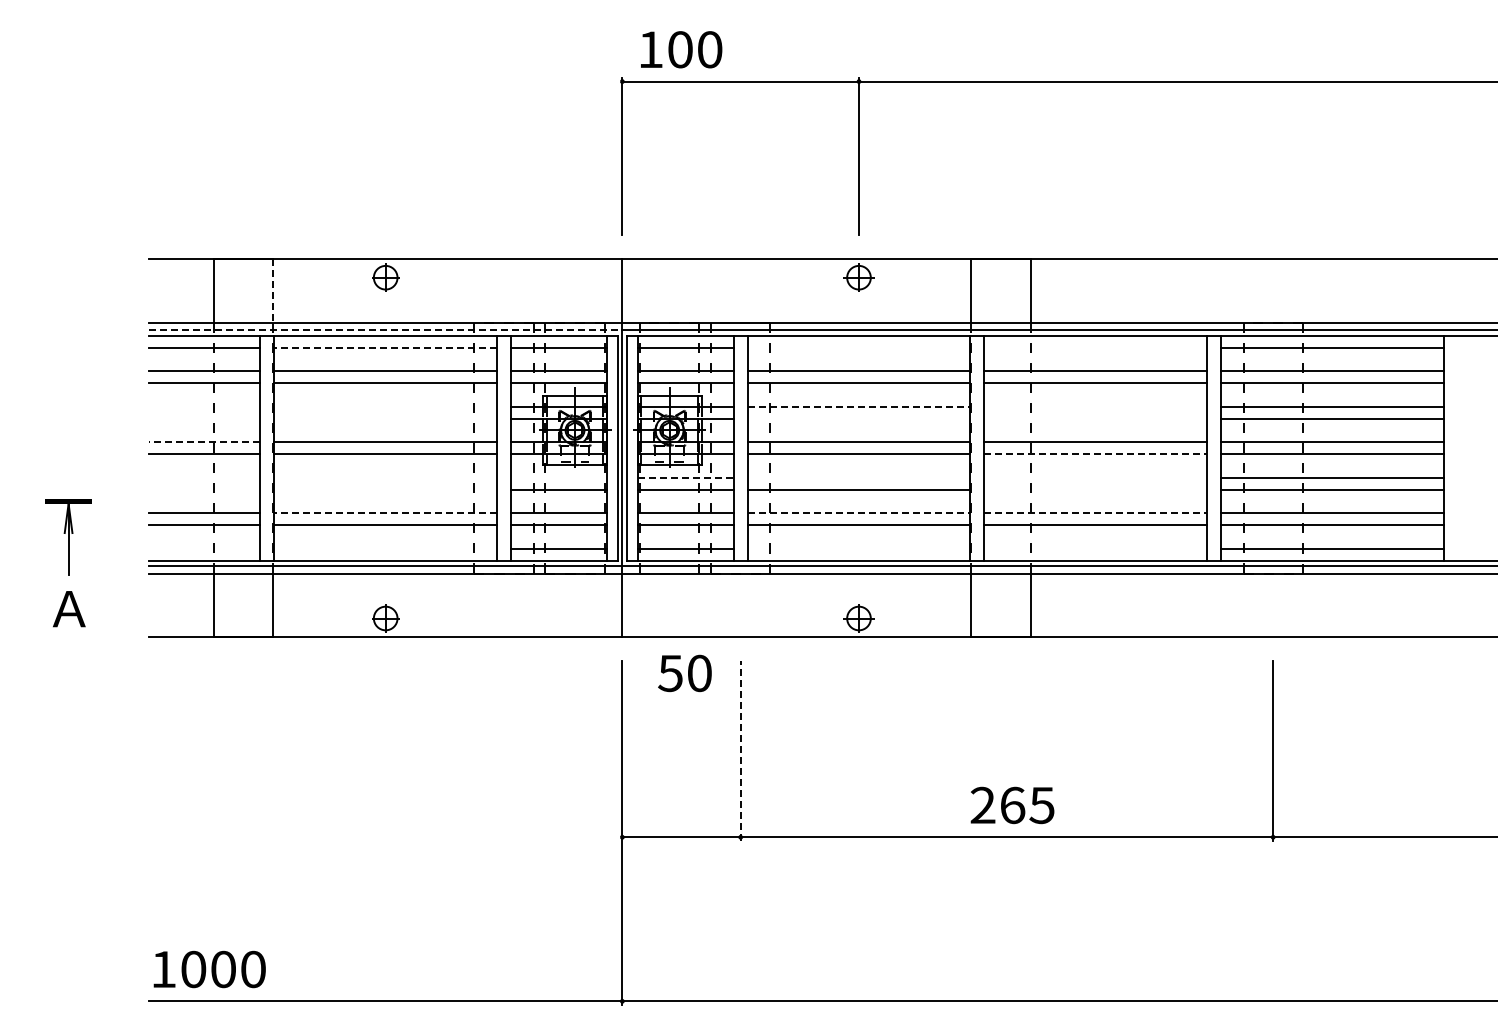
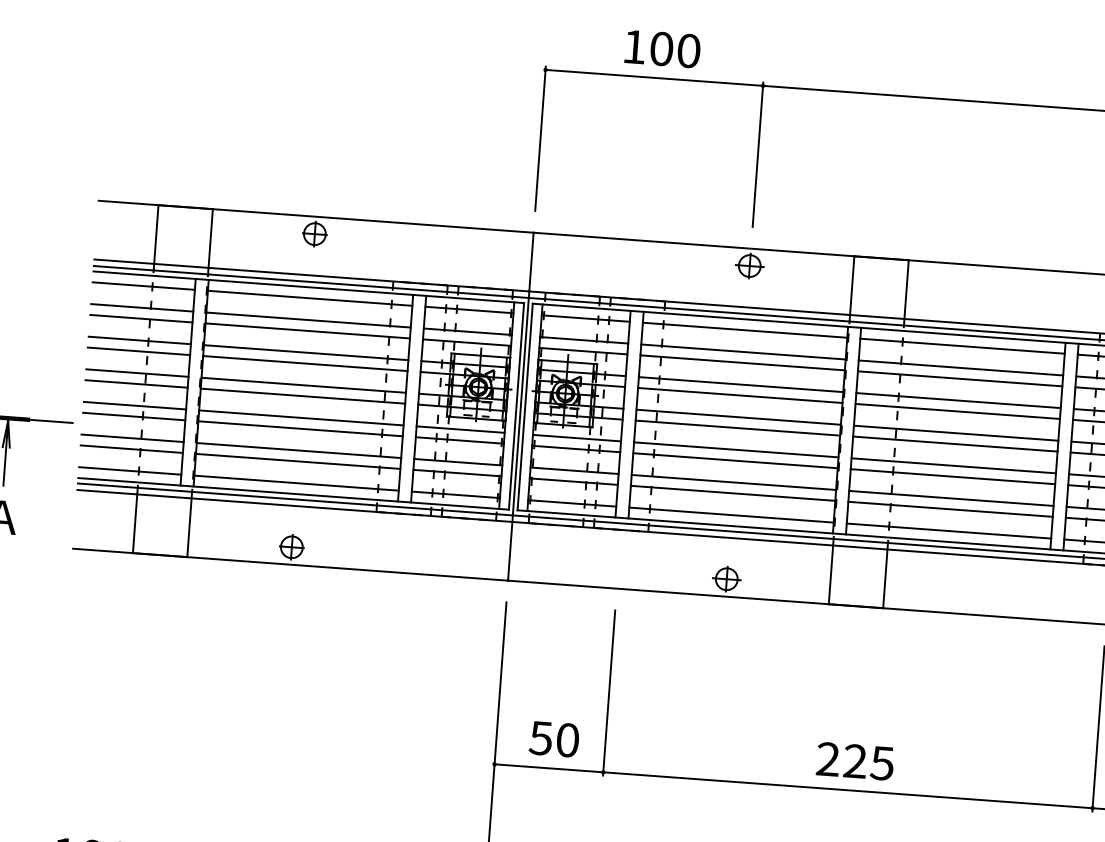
text: (681, 49) -> (662, 48), moved
line: (273, 290) -> (210, 238), dashed -> solid
line: (385, 329) -> (311, 281), dashed -> solid
line: (385, 347) -> (309, 298), dashed -> solid
line: (858, 347) -> (744, 330), added
line: (1095, 347) -> (962, 346), added
line: (204, 406) -> (139, 340), added
line: (385, 406) -> (305, 352), added
line: (859, 406) -> (741, 384), dashed -> solid
line: (1095, 406) -> (958, 400), added
line: (204, 418) -> (138, 351), added
line: (385, 418) -> (305, 363), added
line: (858, 418) -> (739, 395), added
line: (1095, 418) -> (957, 411), added
line: (204, 442) -> (137, 373), dashed -> solid
line: (1096, 454) -> (956, 444), dashed -> solid
line: (204, 477) -> (134, 405), added
line: (385, 477) -> (301, 417), added
line: (558, 477) -> (460, 429), added
line: (685, 477) -> (576, 437), dashed -> solid
line: (858, 477) -> (735, 449), added
line: (1095, 477) -> (953, 465), added
line: (204, 489) -> (134, 416), added
line: (385, 489) -> (300, 428), added
line: (1095, 489) -> (952, 476), added
line: (115, 501) -> (51, 421), added
line: (385, 513) -> (298, 450), dashed -> solid
line: (859, 513) -> (734, 482), dashed -> solid
line: (1096, 513) -> (952, 498), dashed -> solid
line: (204, 548) -> (130, 470), added
line: (385, 548) -> (296, 482), added
line: (858, 548) -> (731, 514), added
line: (1095, 548) -> (948, 530), added
text: (684, 673) -> (553, 739), moved
line: (740, 750) -> (609, 692), dashed -> solid
text: (1012, 805) -> (855, 761), 265 -> 225

